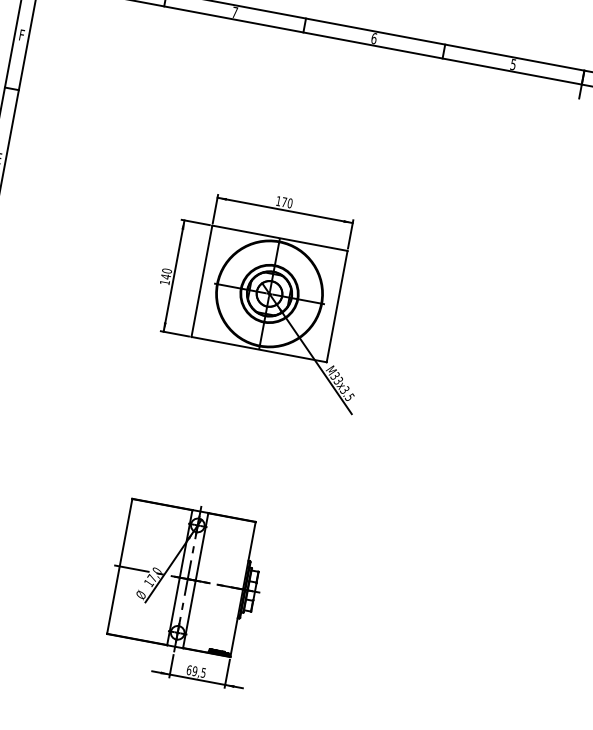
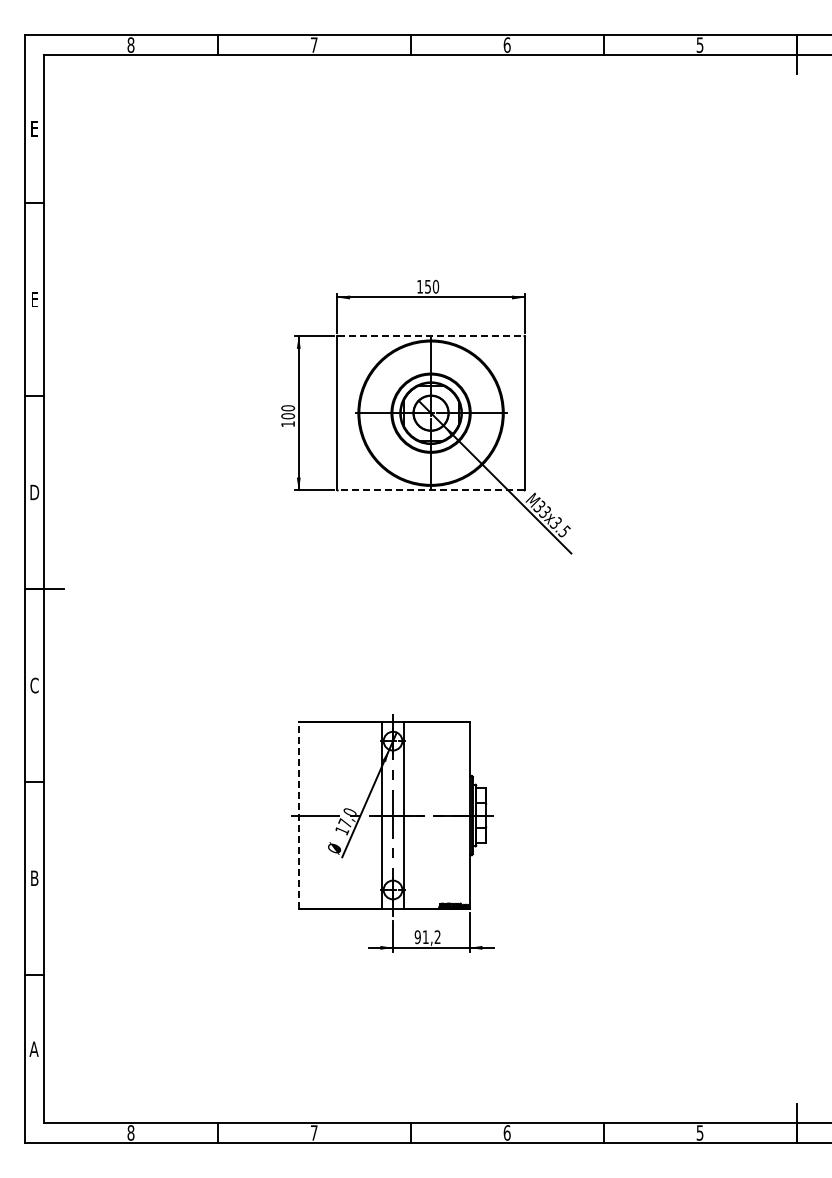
text: (21, 34) -> (34, 128), F -> E
text: (284, 202) -> (427, 286), 170 -> 150
line: (280, 238) -> (431, 336), solid -> dashed
text: (166, 277) -> (288, 416), 140 -> 100
line: (258, 349) -> (430, 490), solid -> dashed
line: (119, 566) -> (298, 815), solid -> dashed
text: (196, 671) -> (427, 937), 69,5 -> 91,2

